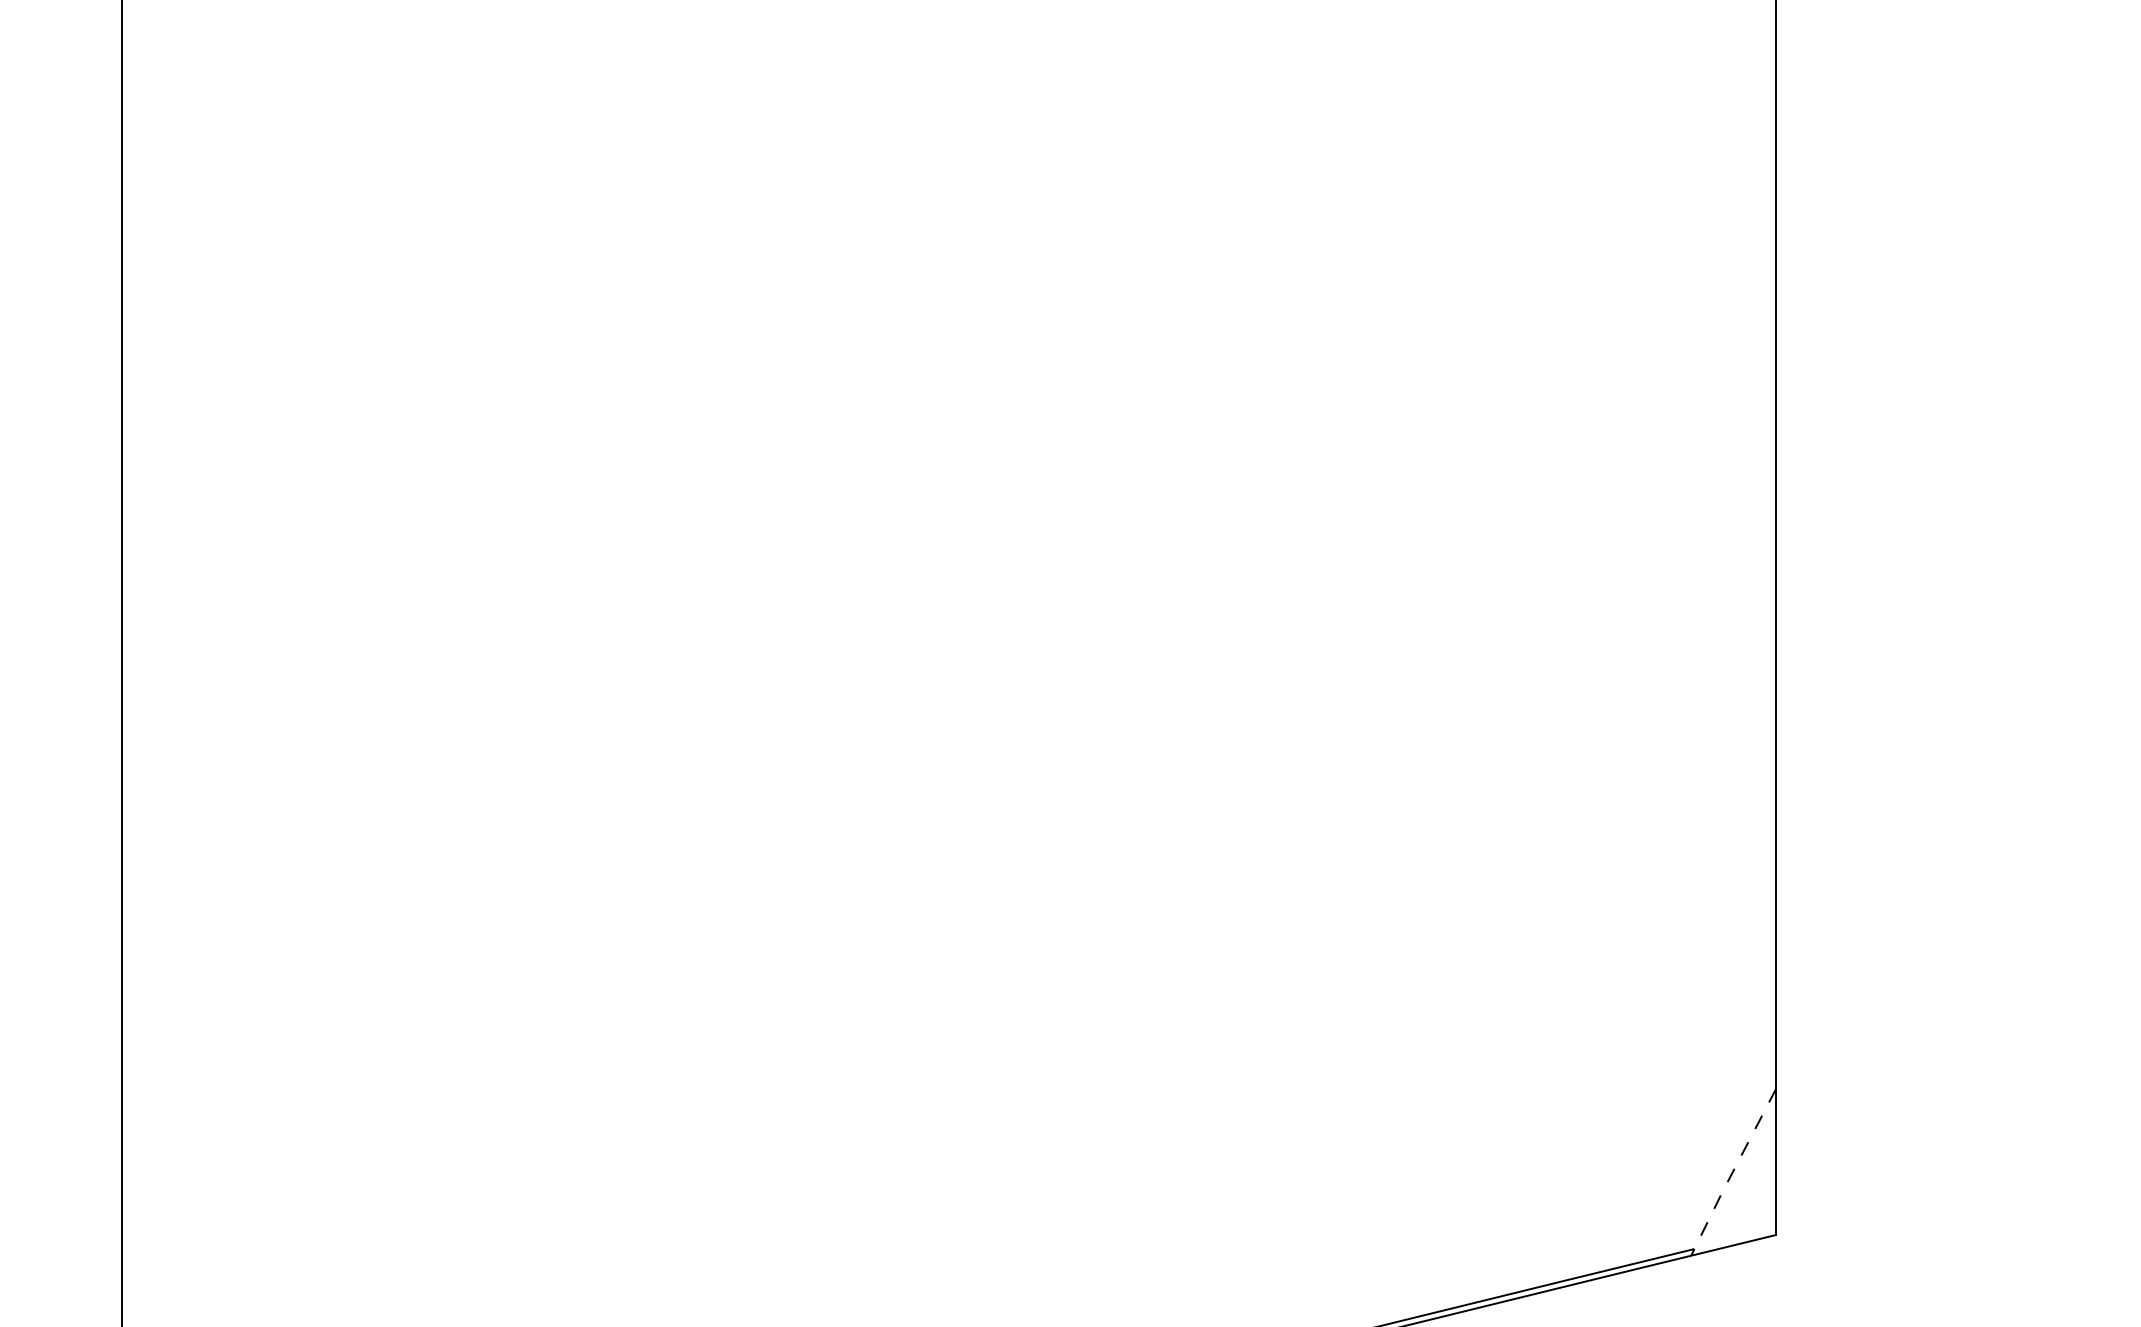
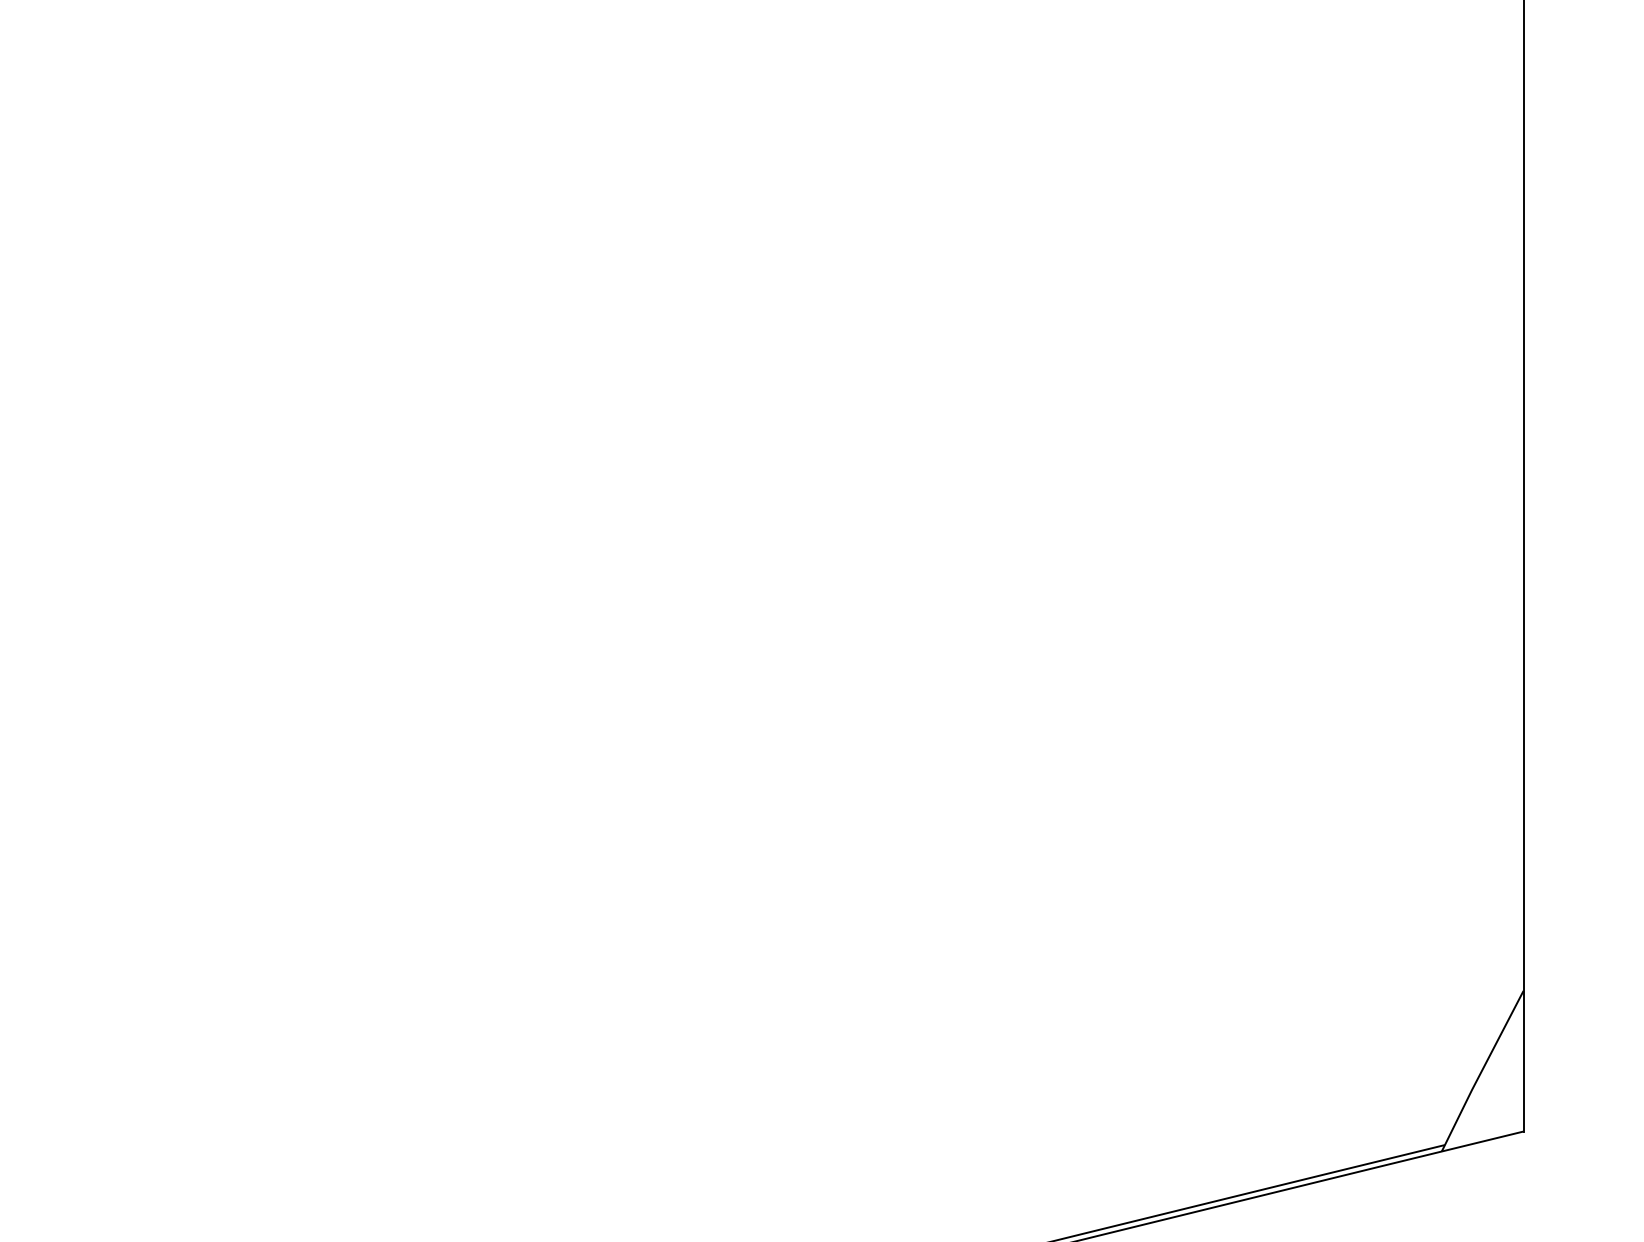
line: (1732, 1173) -> (1481, 1072), dashed -> solid

